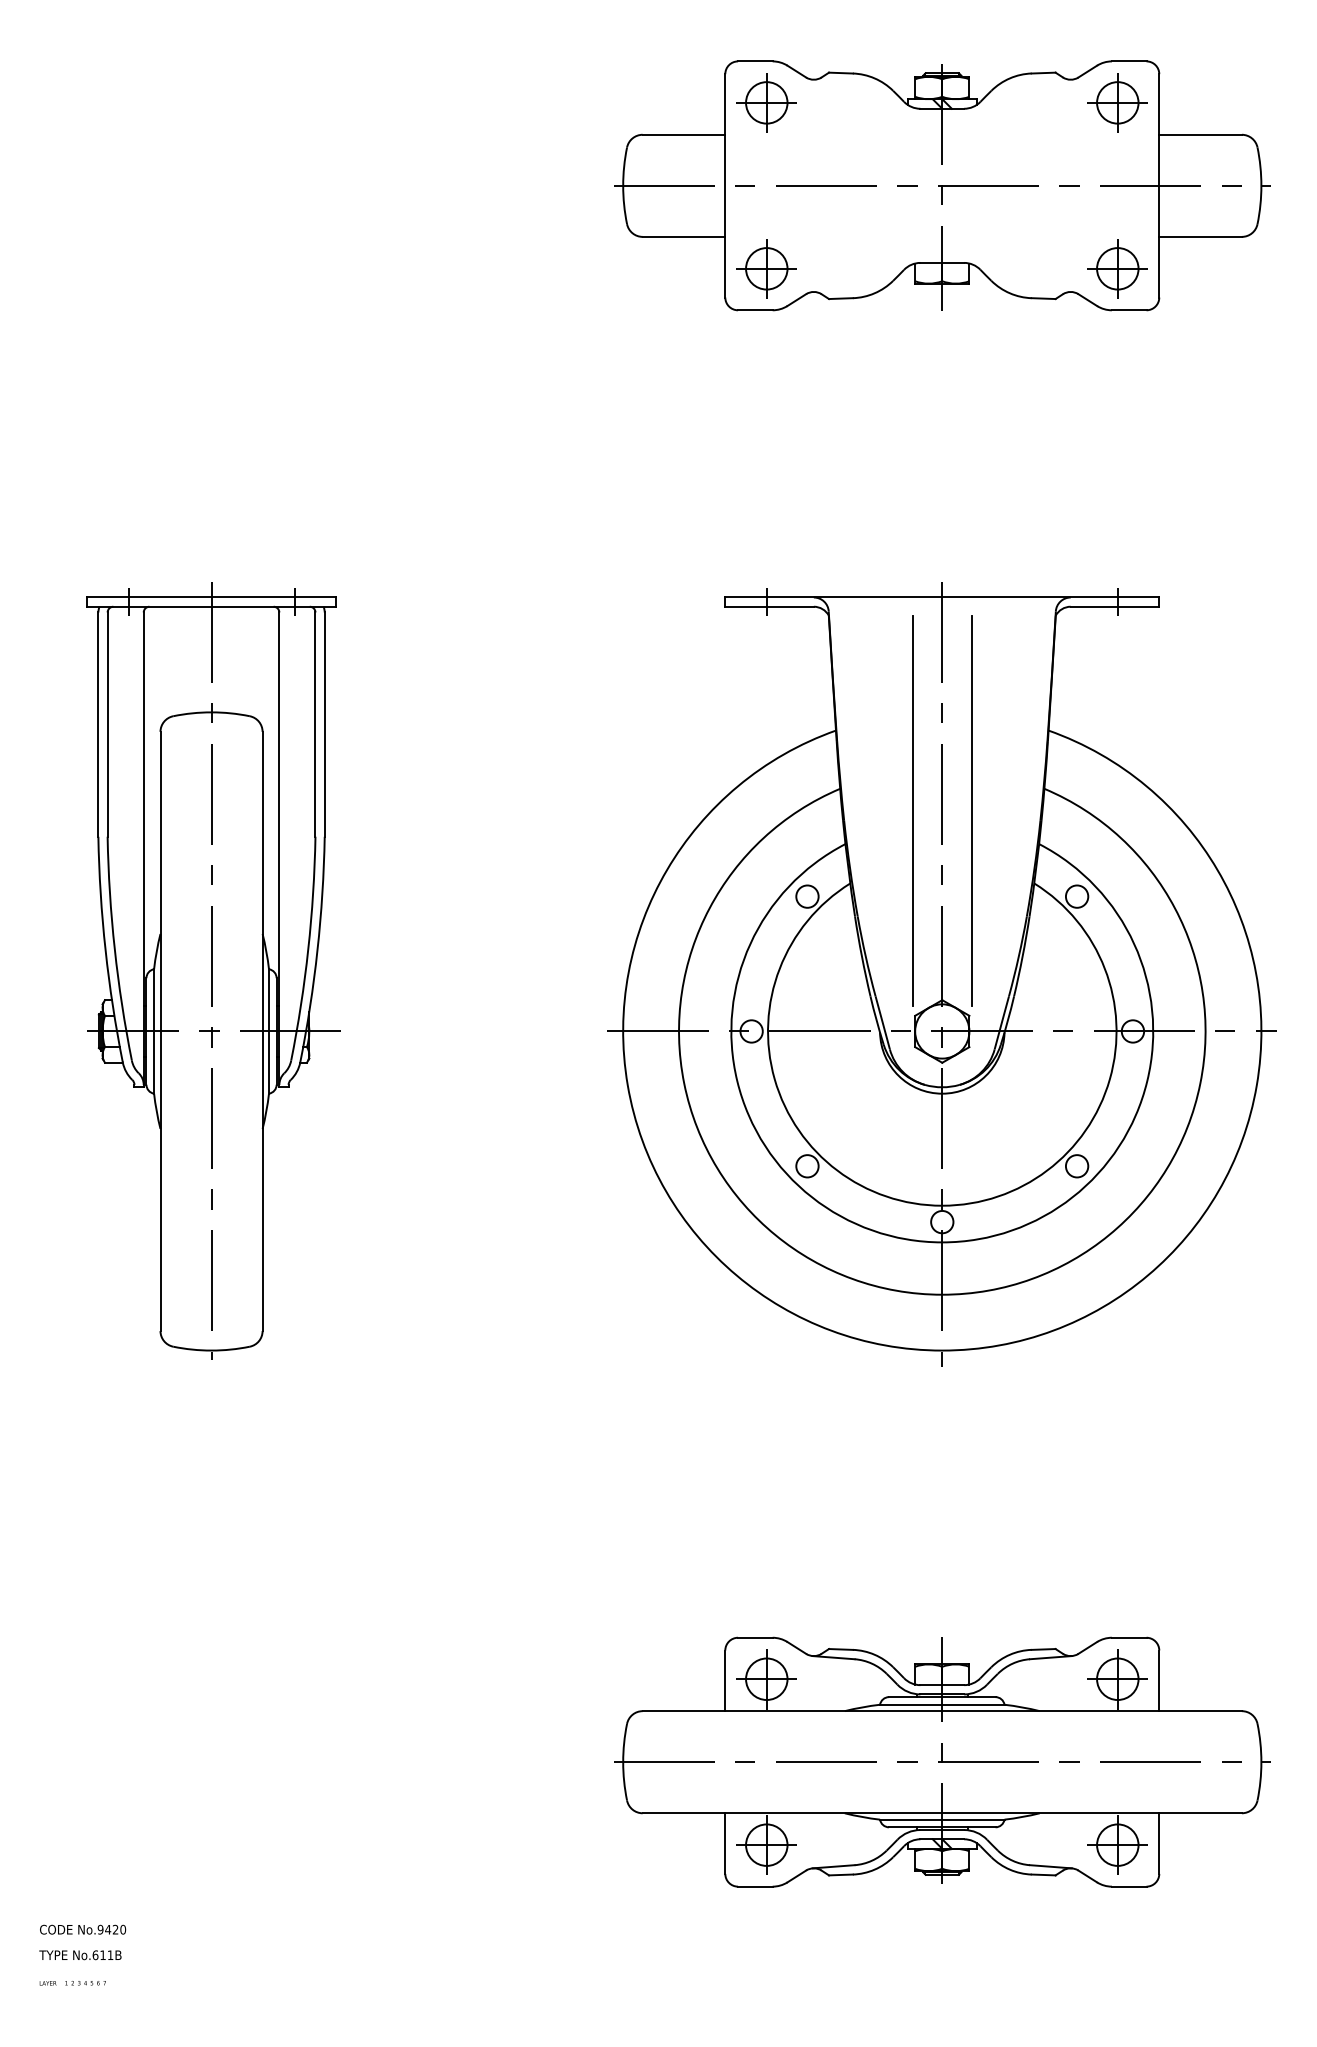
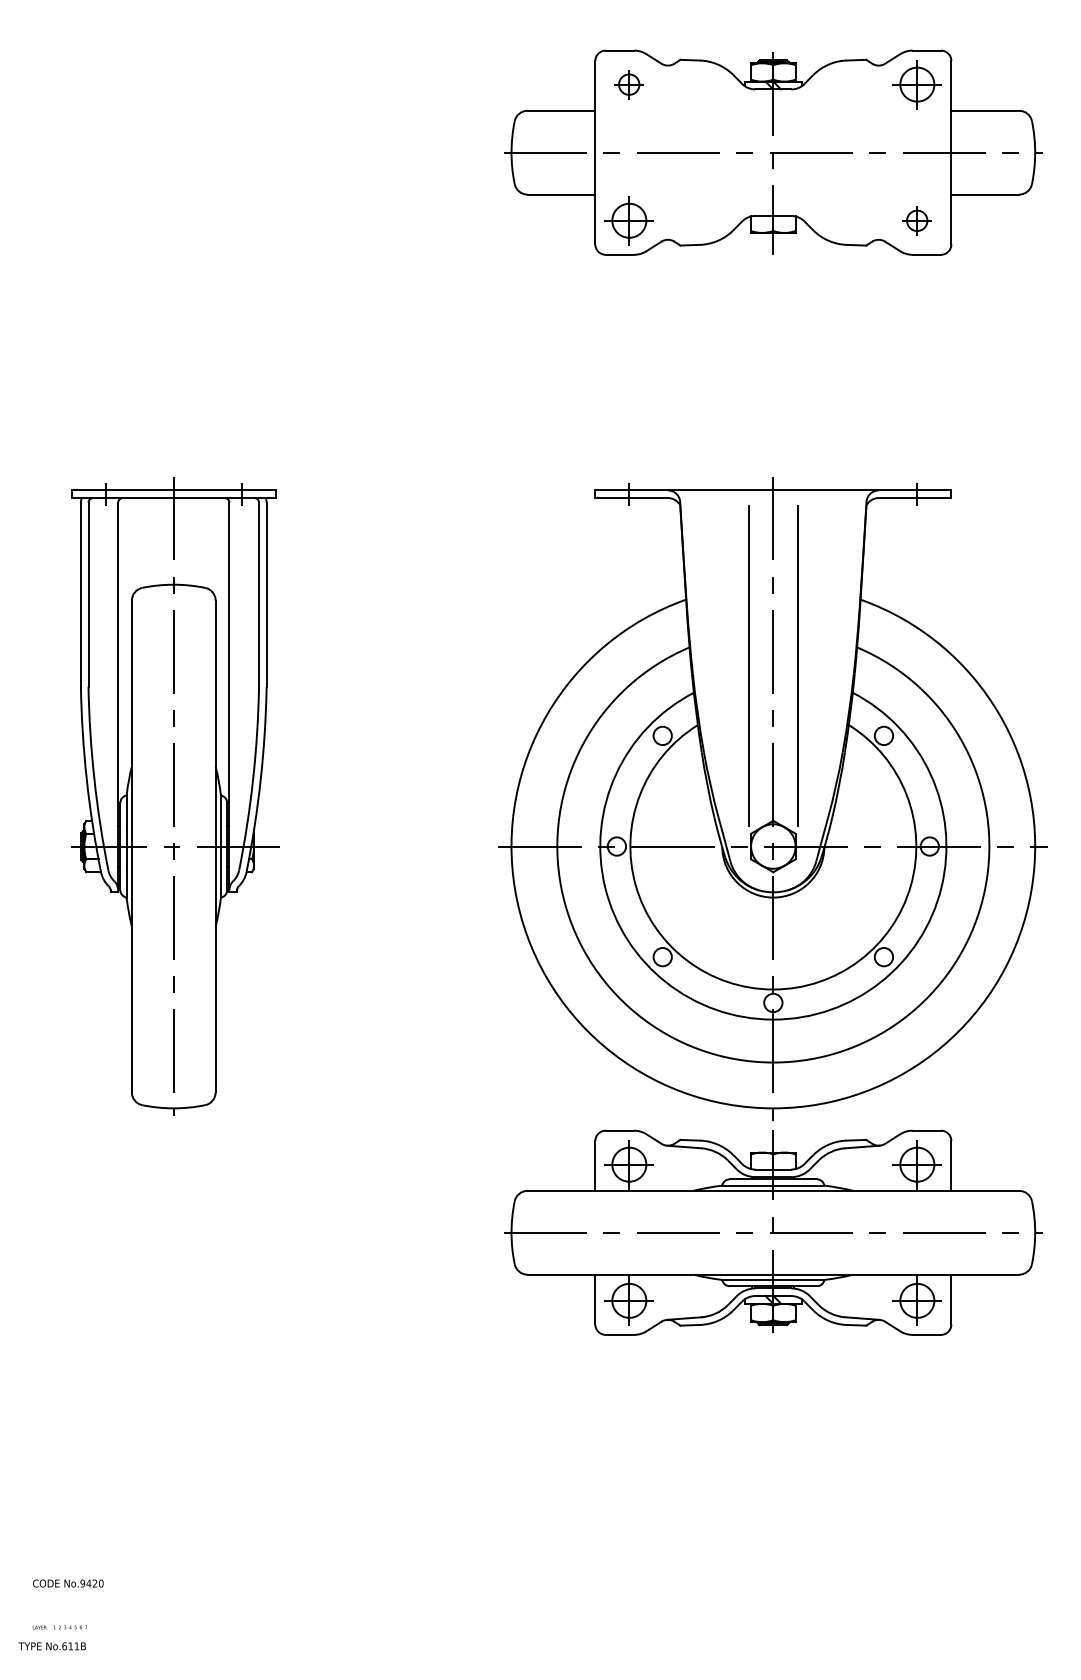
part: (766, 102) -> (629, 84), size x0.6
part: (1117, 268) -> (917, 220), size x0.6
part: (942, 1761) -> (773, 1232), moved
text: (80, 1955) -> (52, 1646), moved

